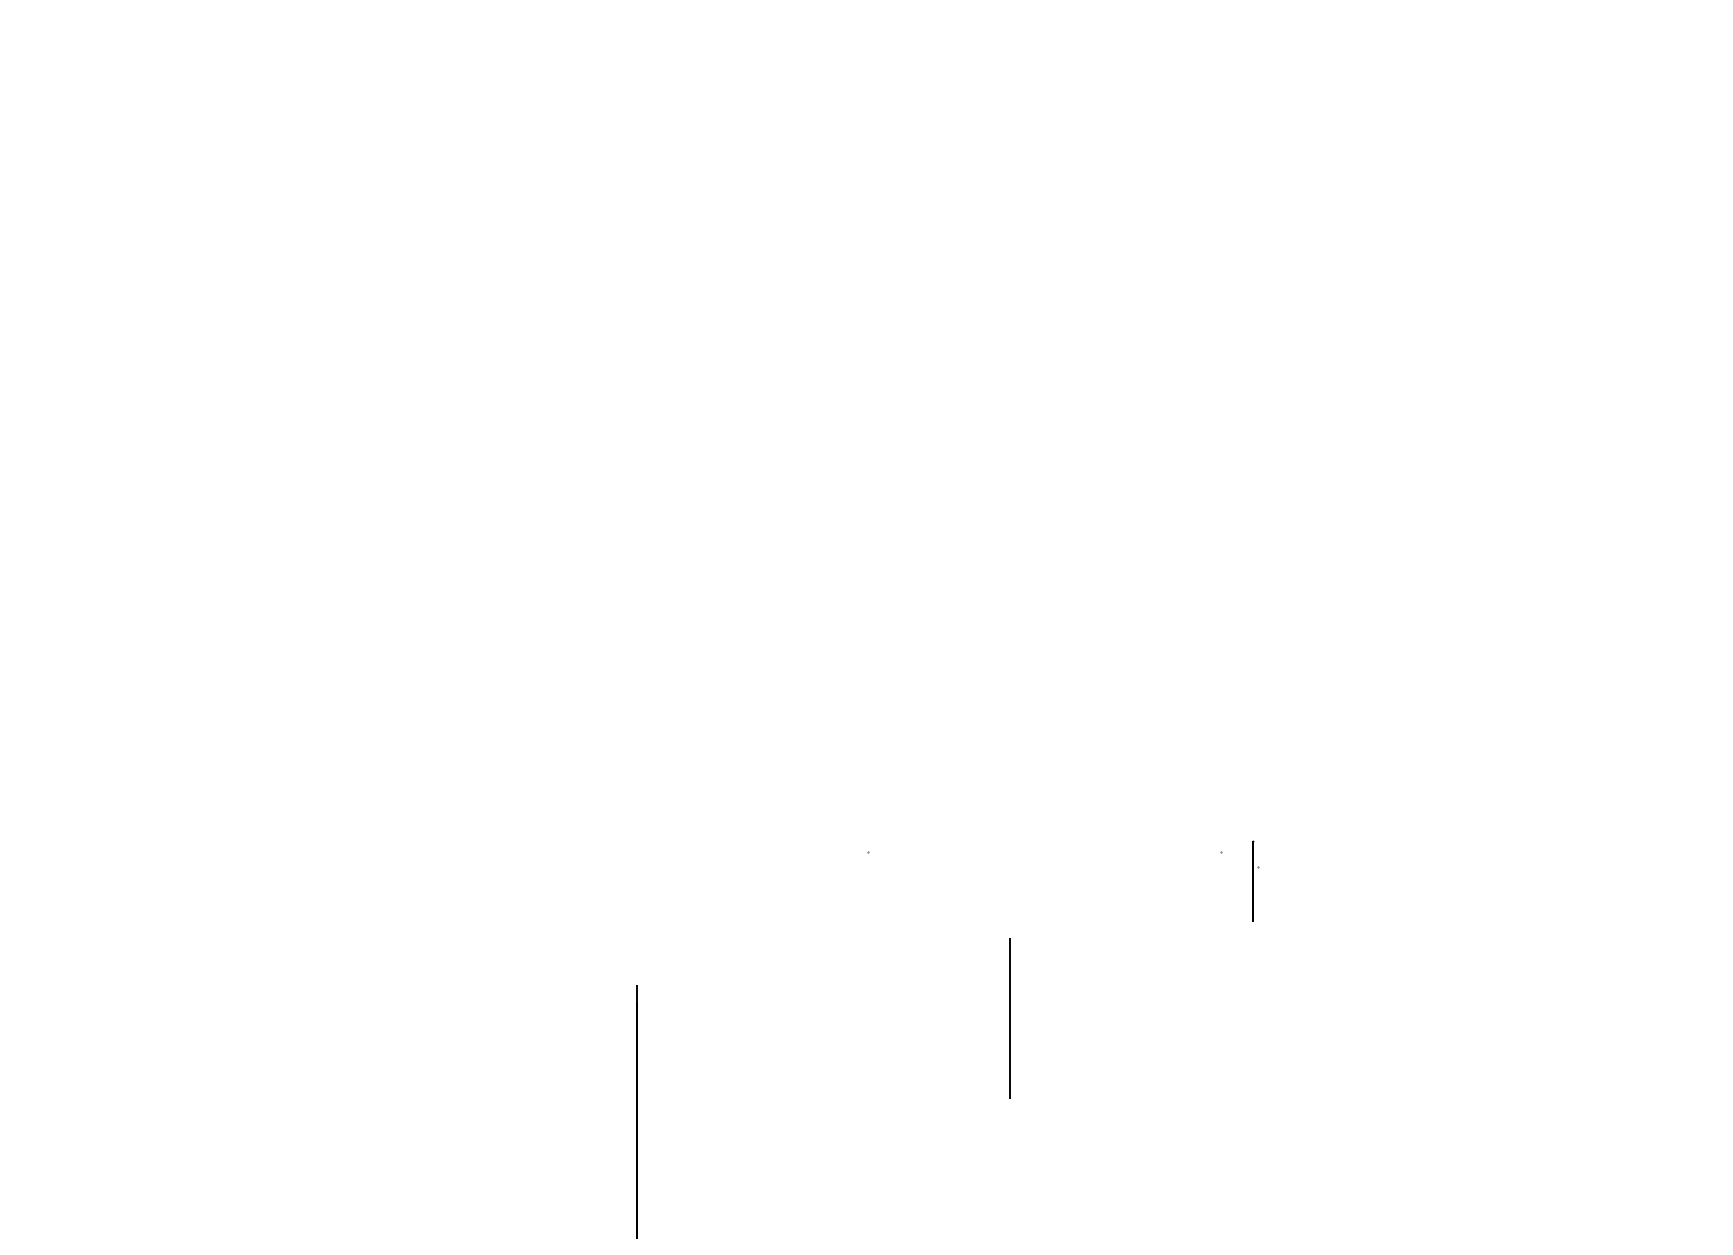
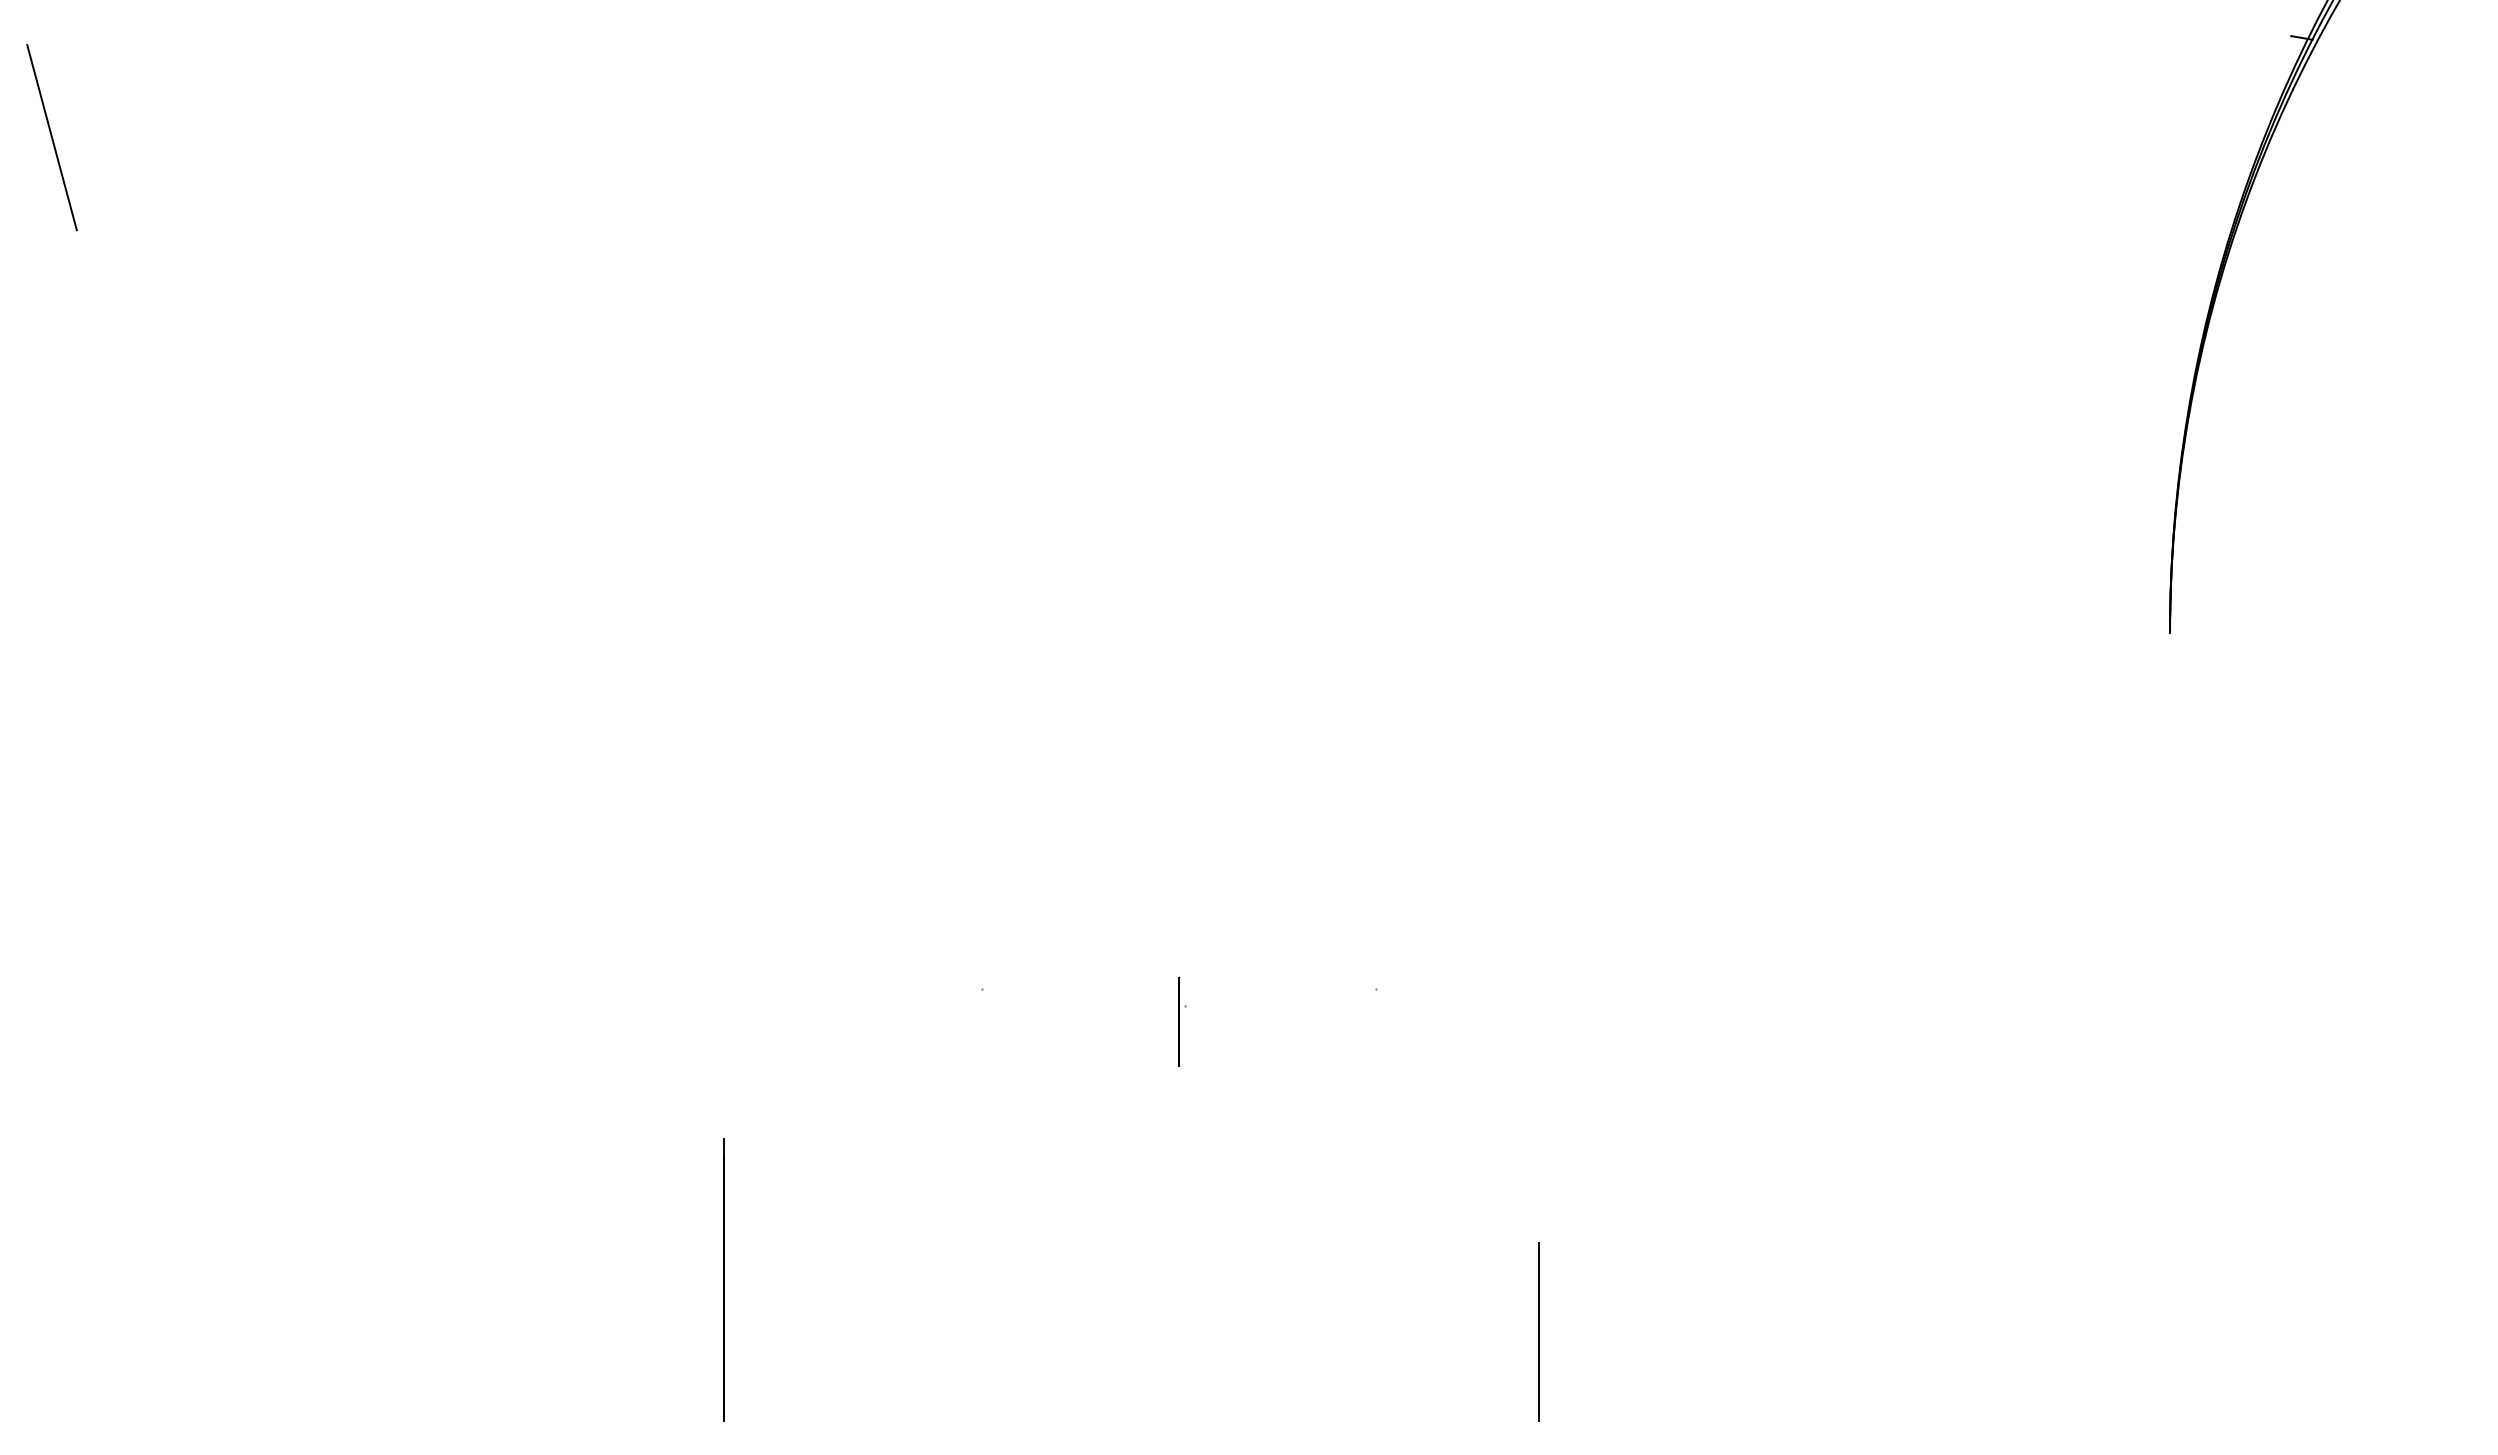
line: (36, 90) -> (51, 137), added
part: (1255, 880) -> (1182, 1021), moved
line: (1009, 1018) -> (1538, 1331), moved

